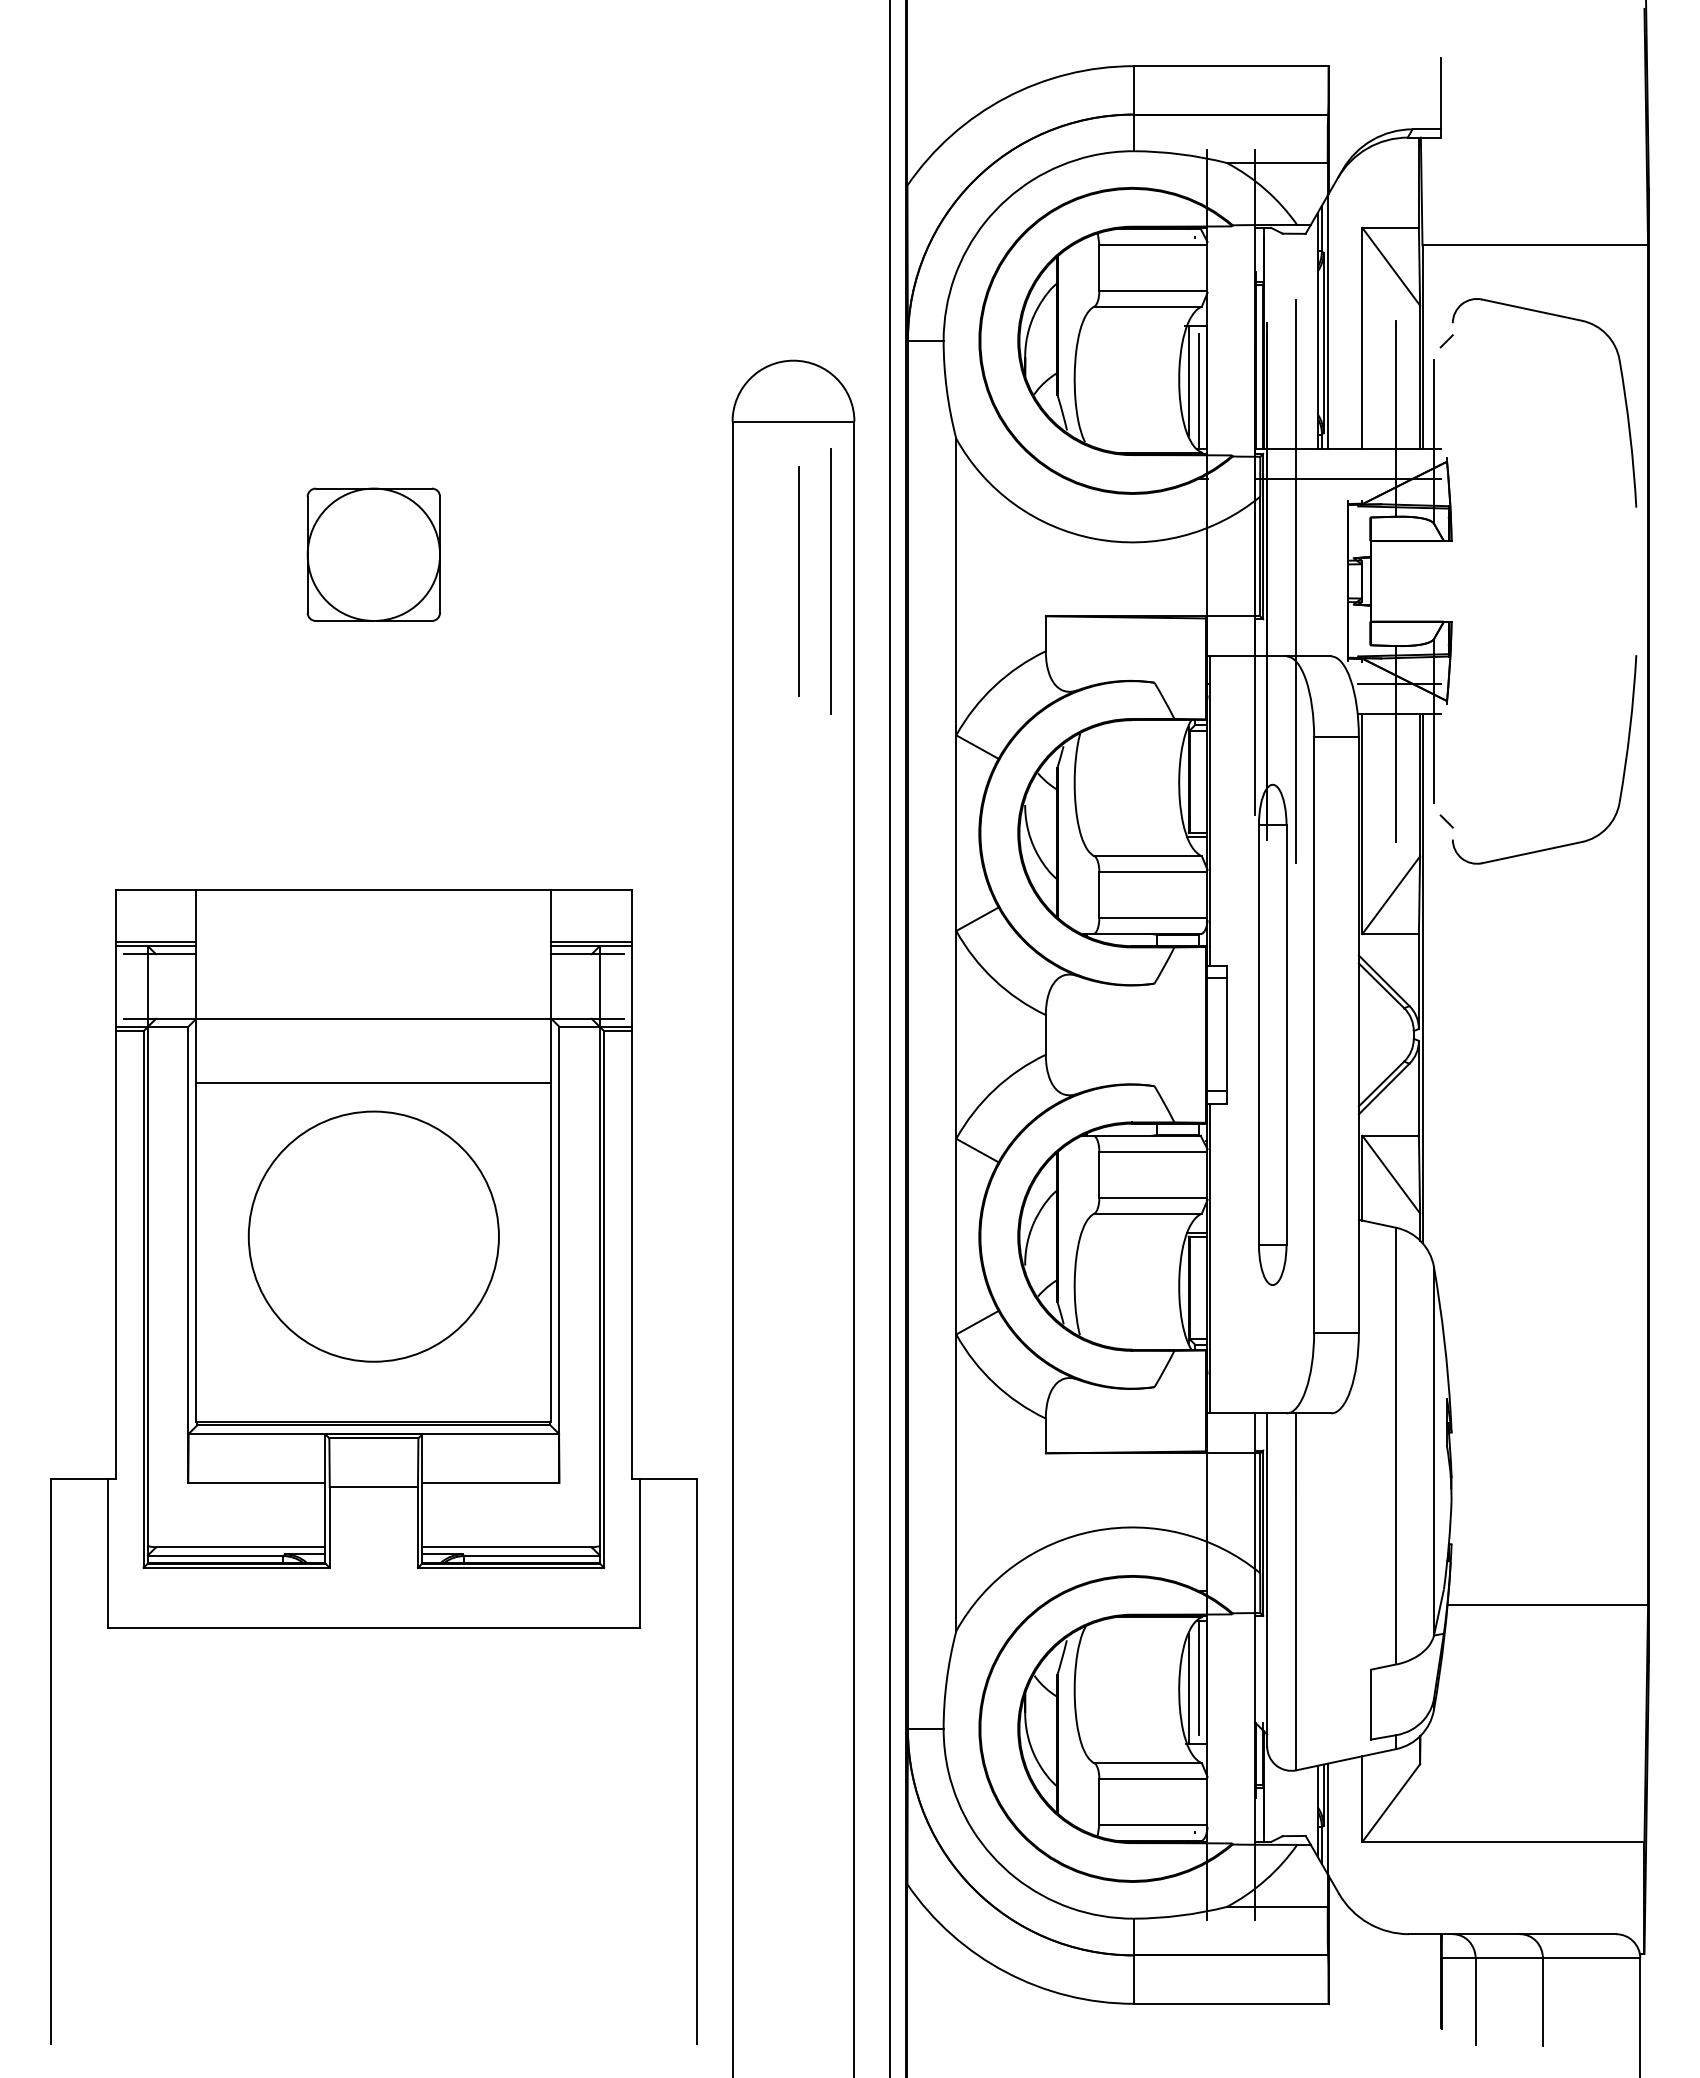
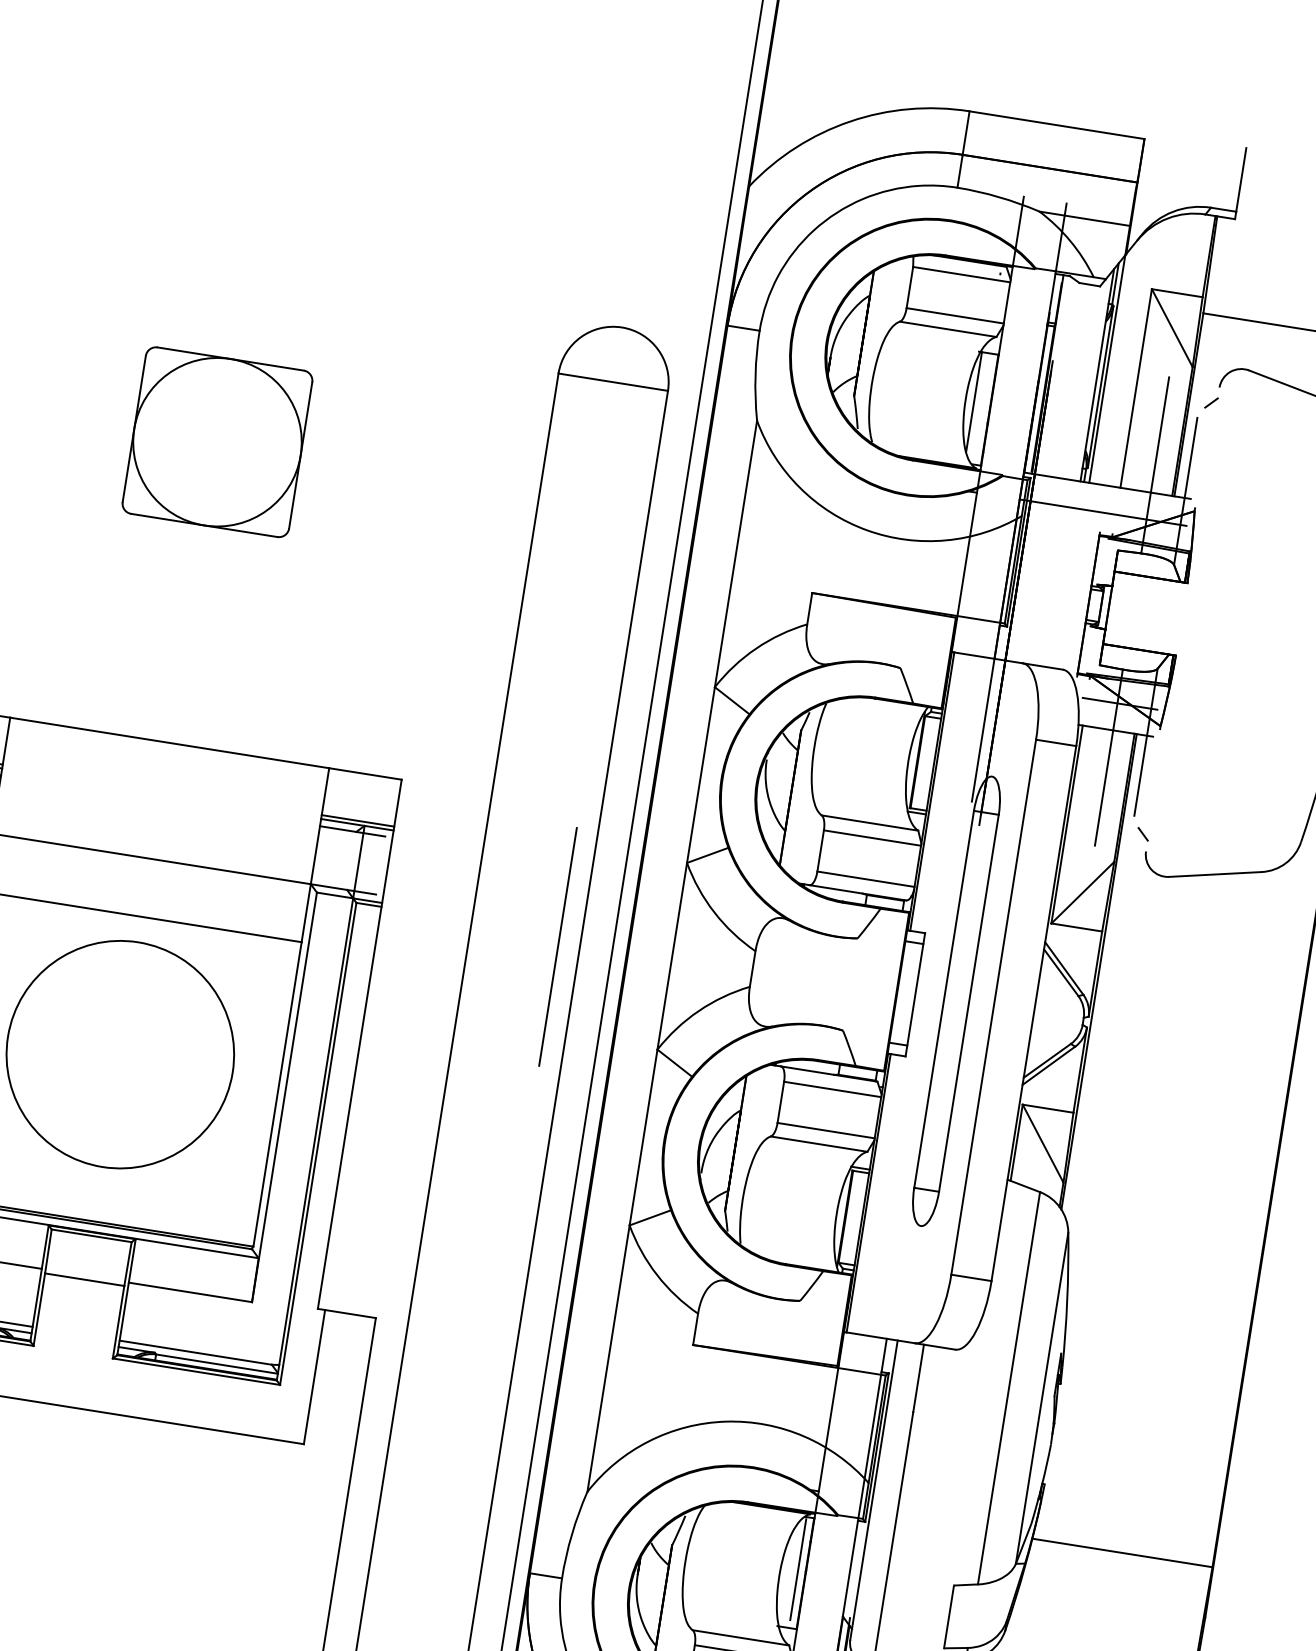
line: (1198, 390) -> (981, 411), removed
part: (373, 554) -> (217, 441), size x1.4
line: (799, 581) -> (595, 526), removed
line: (830, 581) -> (557, 947), moved
line: (1296, 581) -> (1042, 597), removed
line: (1188, 1688) -> (787, 1576), removed

